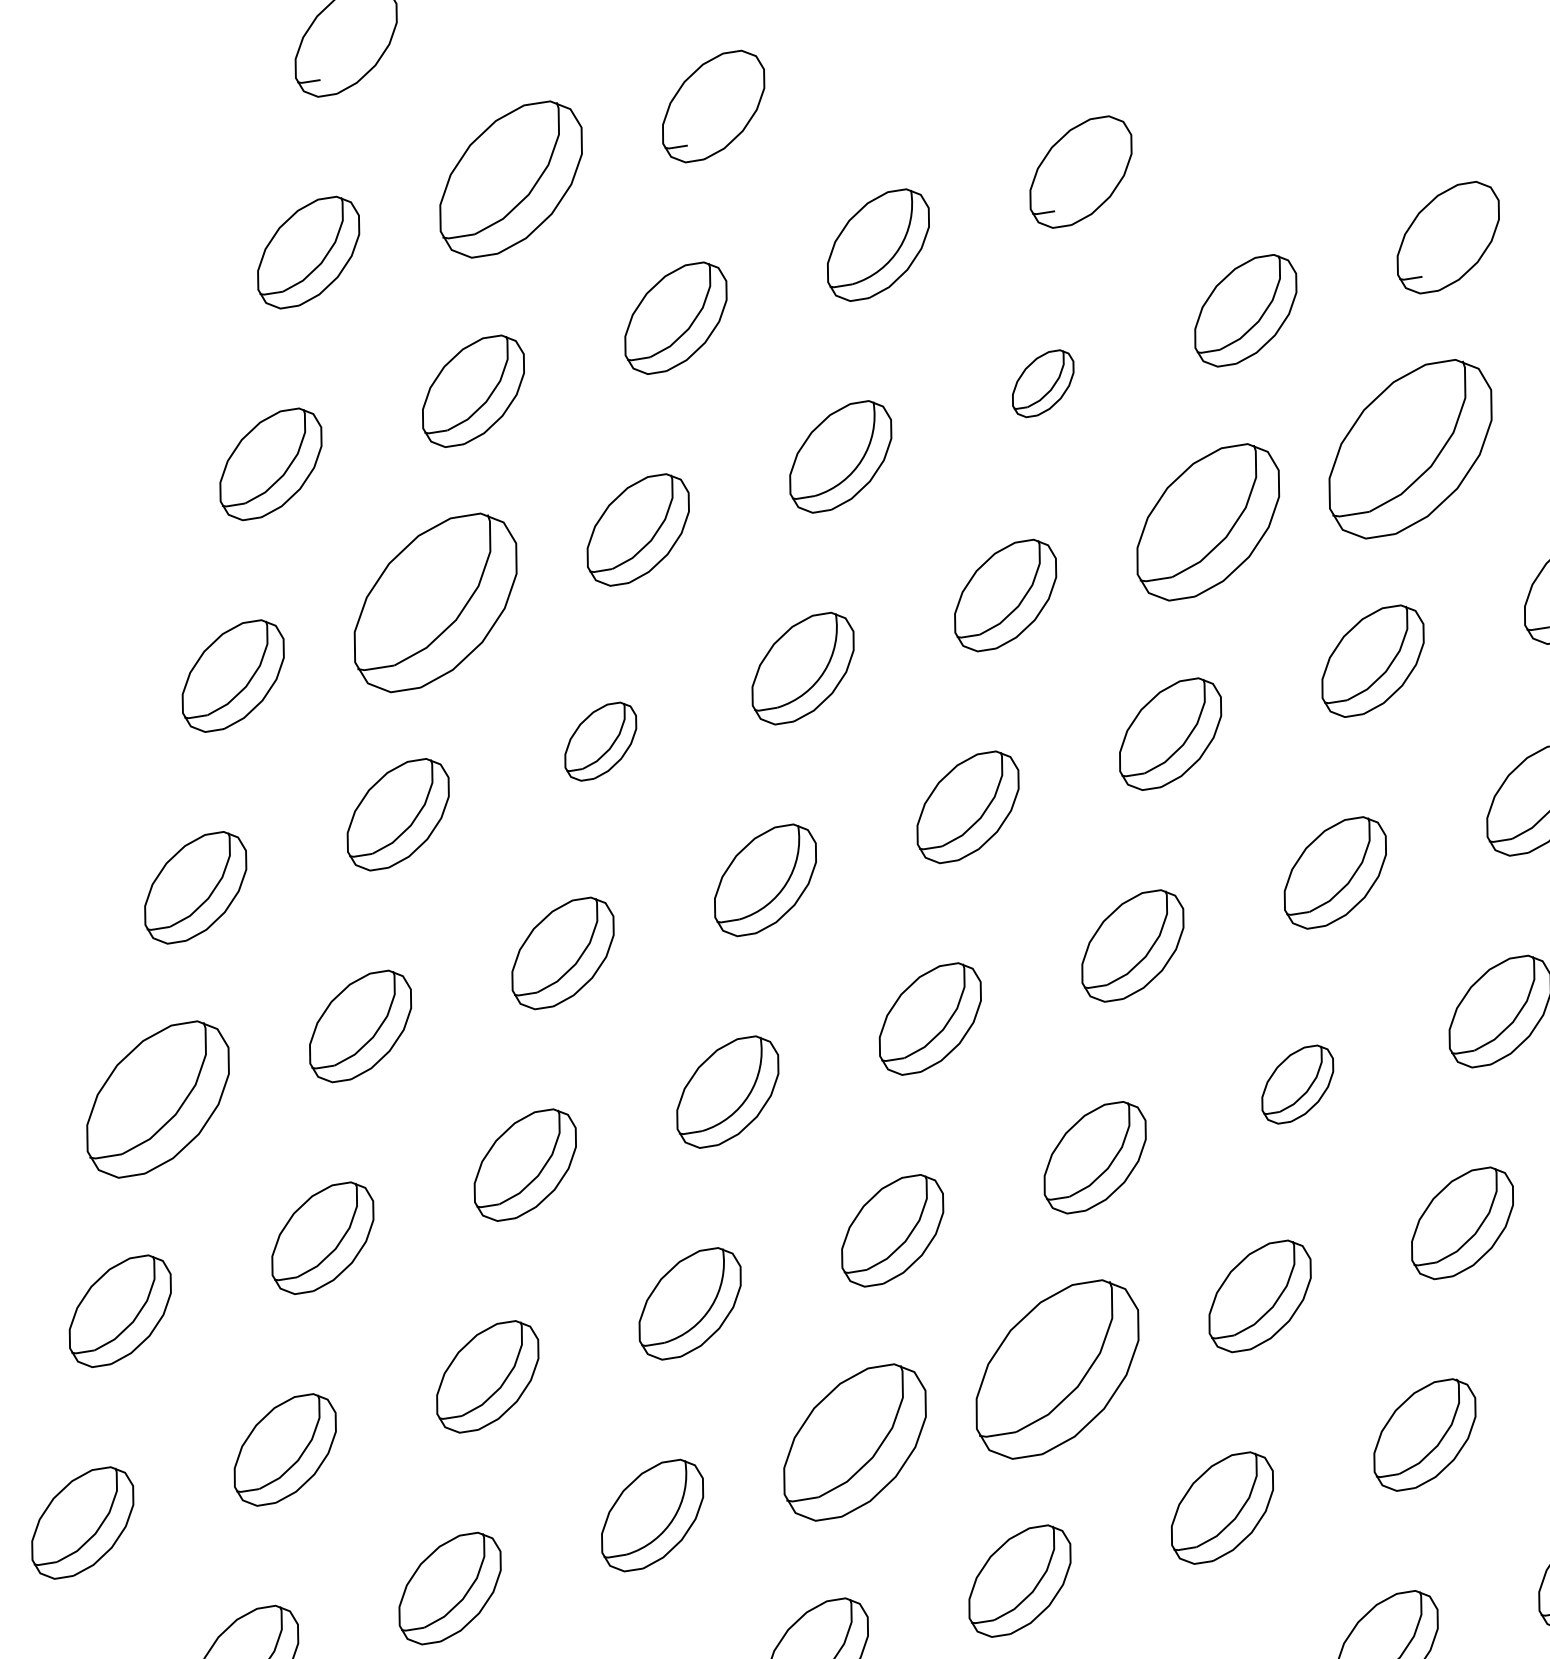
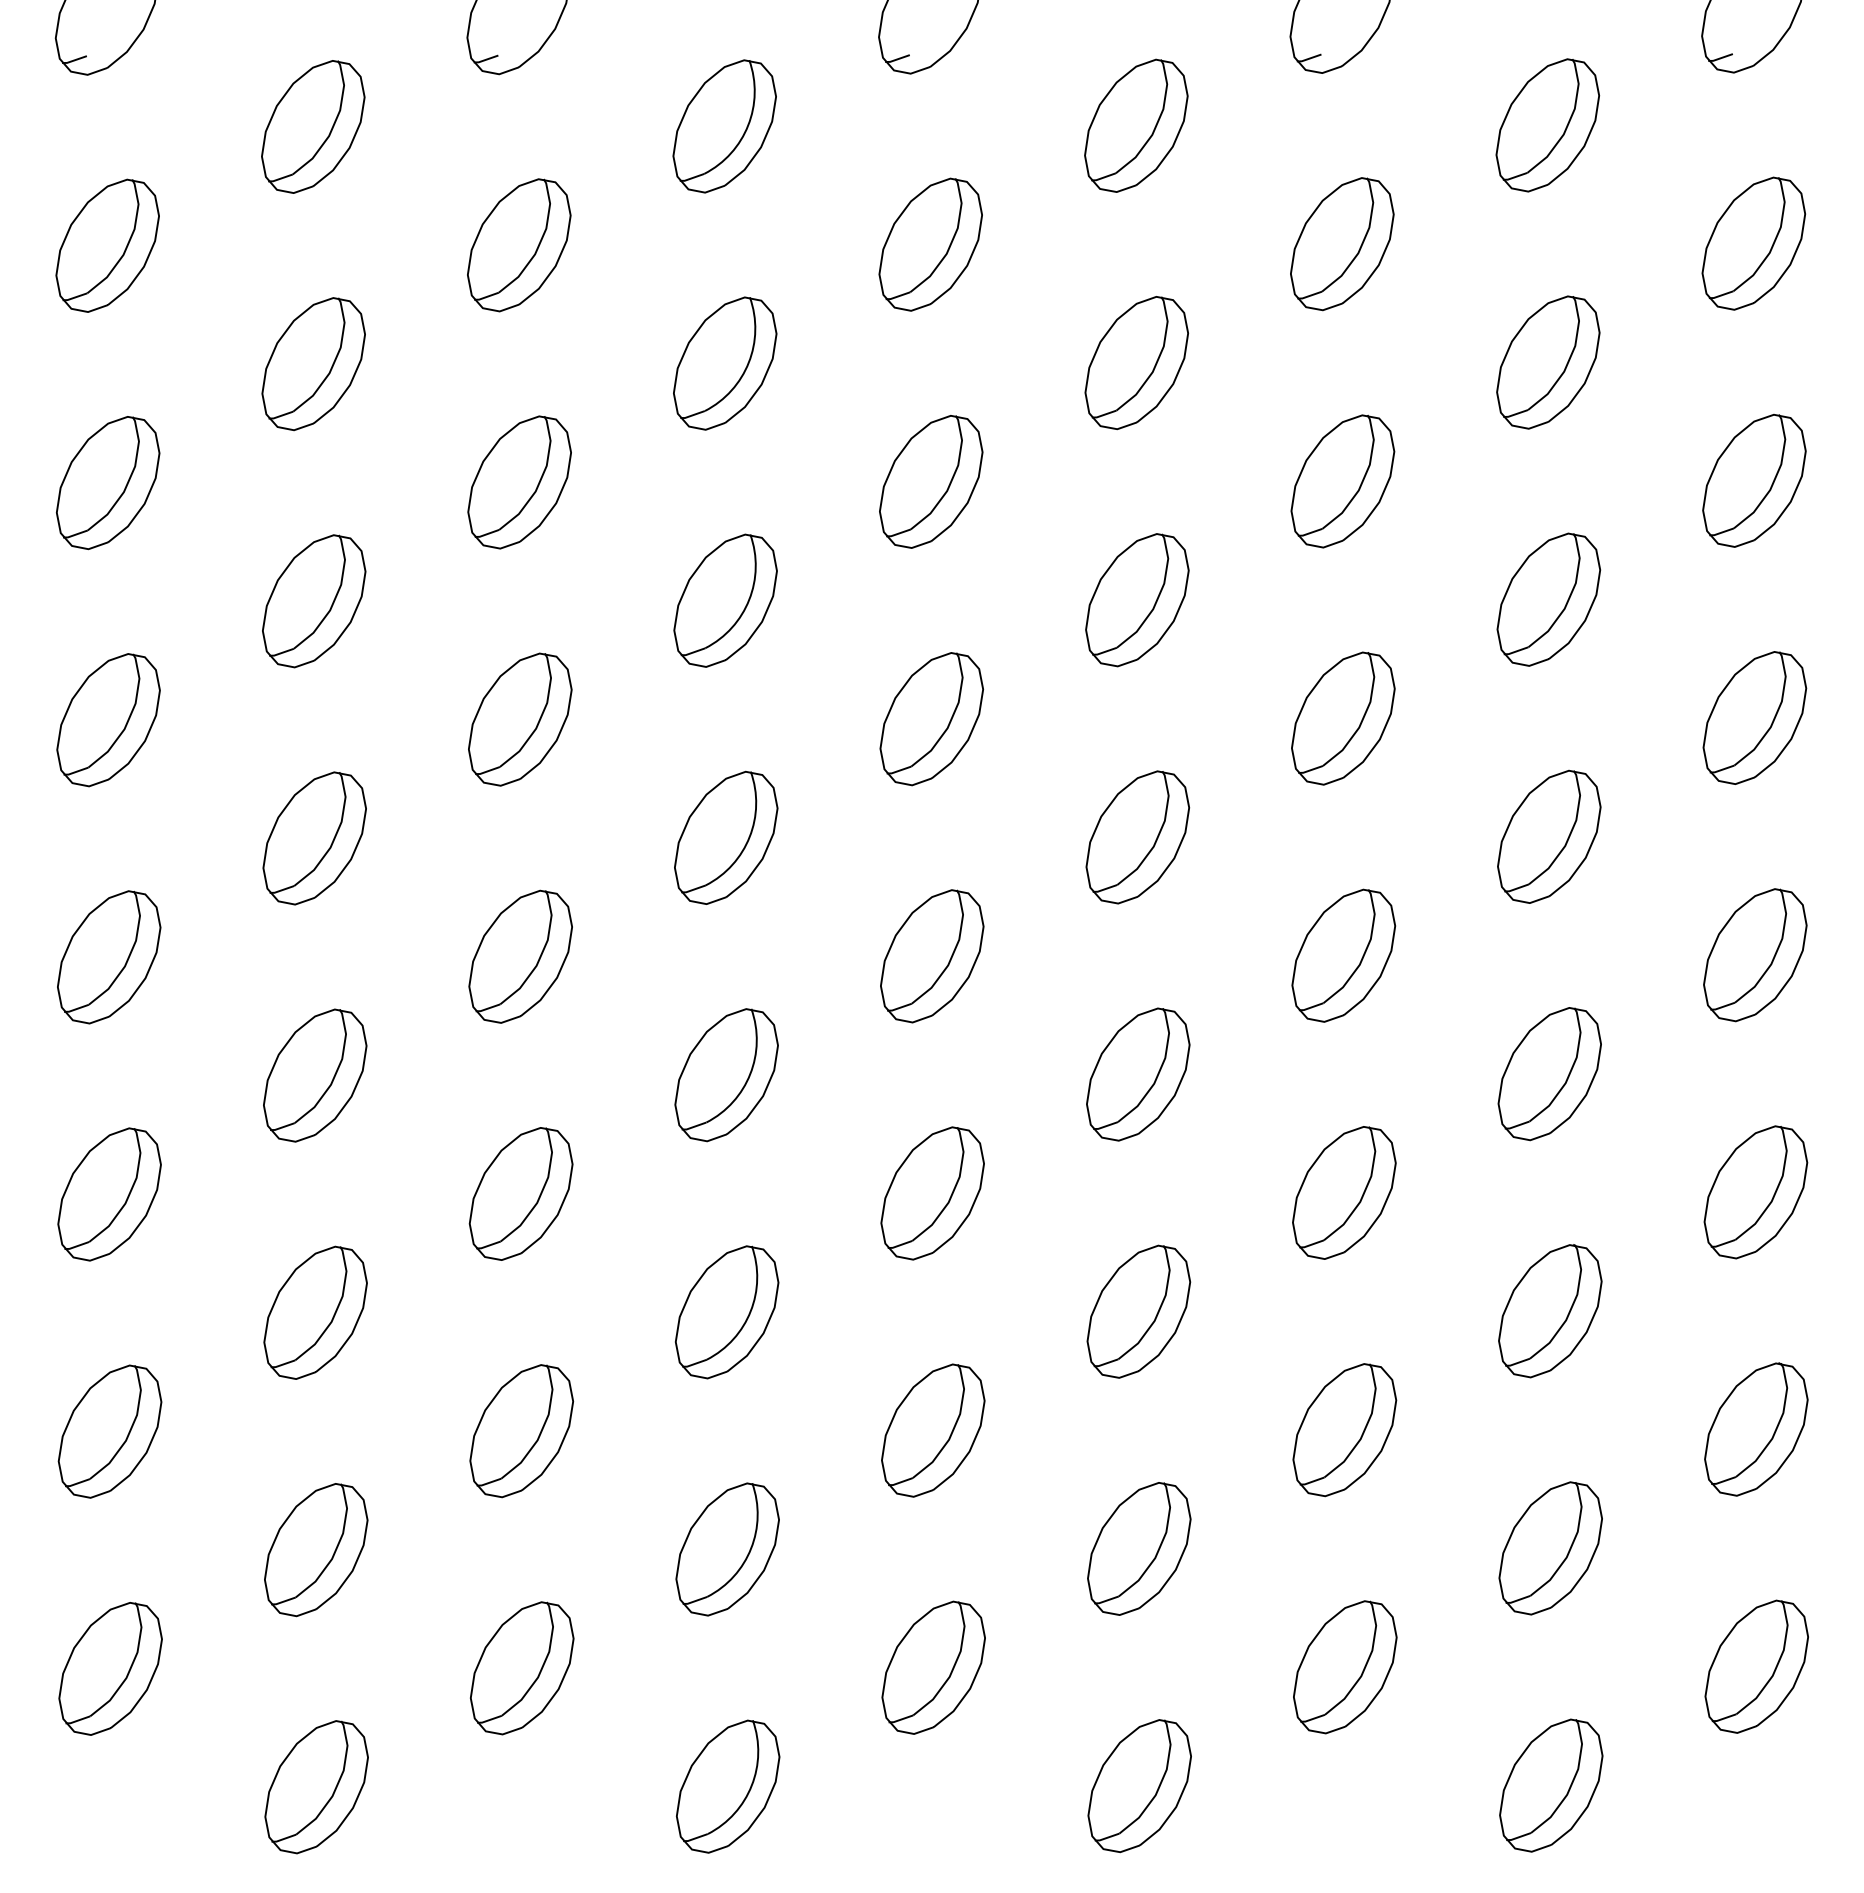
part: (511, 179) -> (313, 126), size x0.71
part: (1043, 383) -> (930, 244), size x1.67
part: (1410, 449) -> (1342, 244), size x0.62
part: (1207, 522) -> (1136, 363), size x0.71
part: (436, 603) -> (314, 601), size x0.62
part: (600, 741) -> (520, 719), size x1.43
part: (1297, 1084) -> (1343, 955), size x1.43
part: (157, 1099) -> (109, 1194), size x0.71
part: (1057, 1369) -> (1138, 1311), size x0.62
part: (855, 1442) -> (933, 1430), size x0.71

